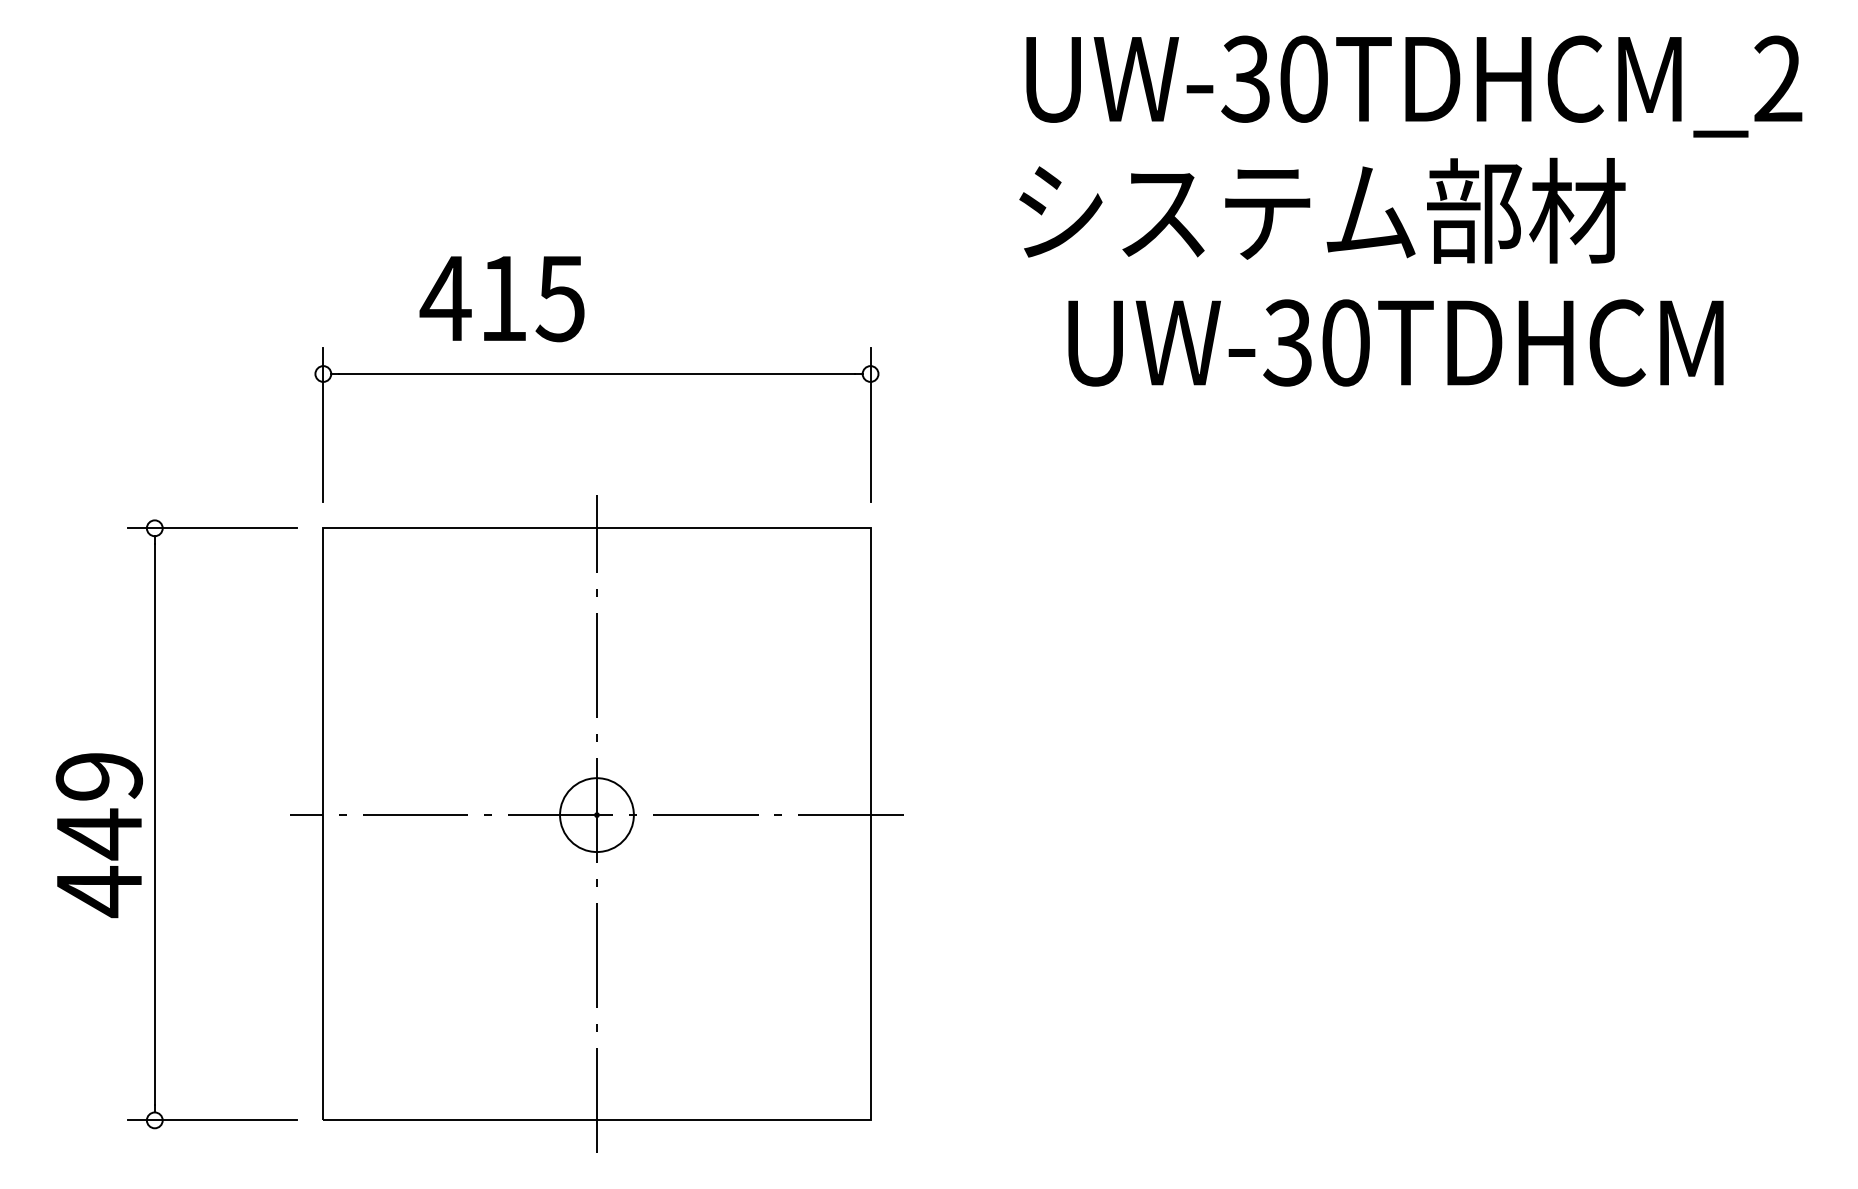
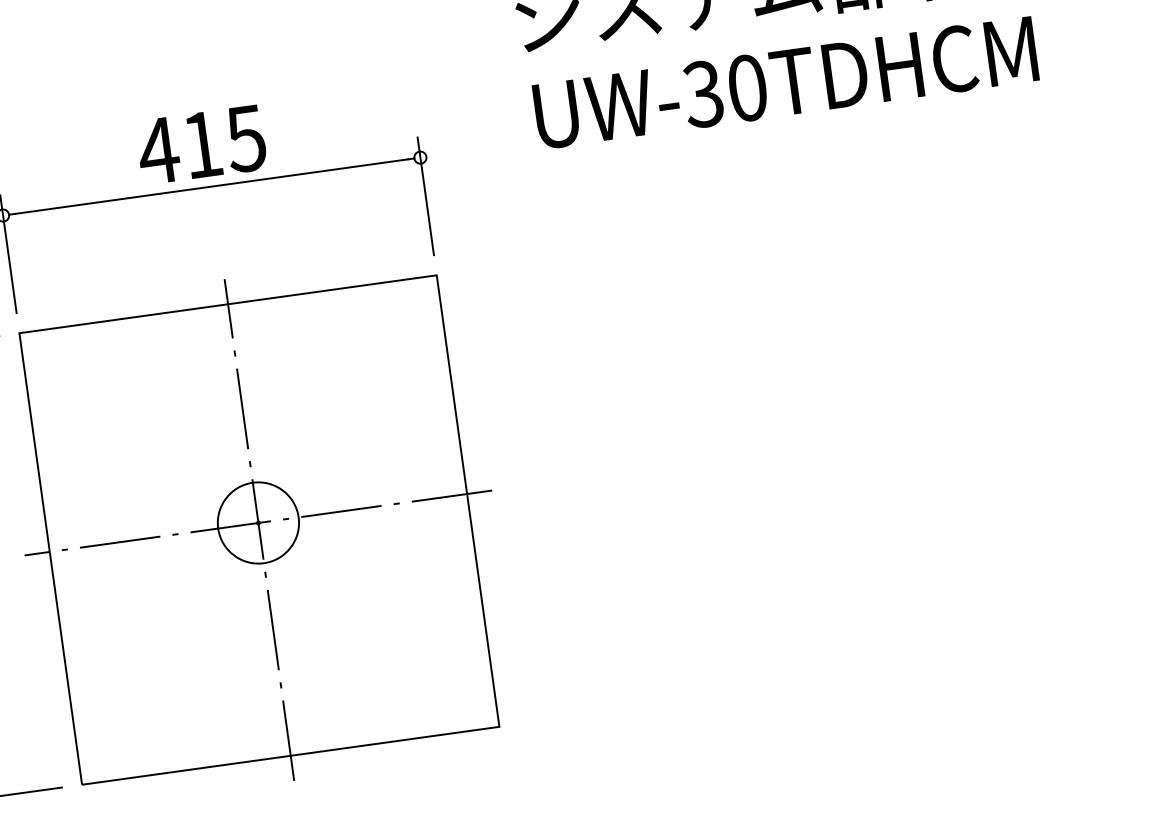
text: (501, 299) -> (201, 145), moved
text: (1395, 342) -> (785, 82), moved
circle: (596, 814) -> (258, 522), size x1.43

